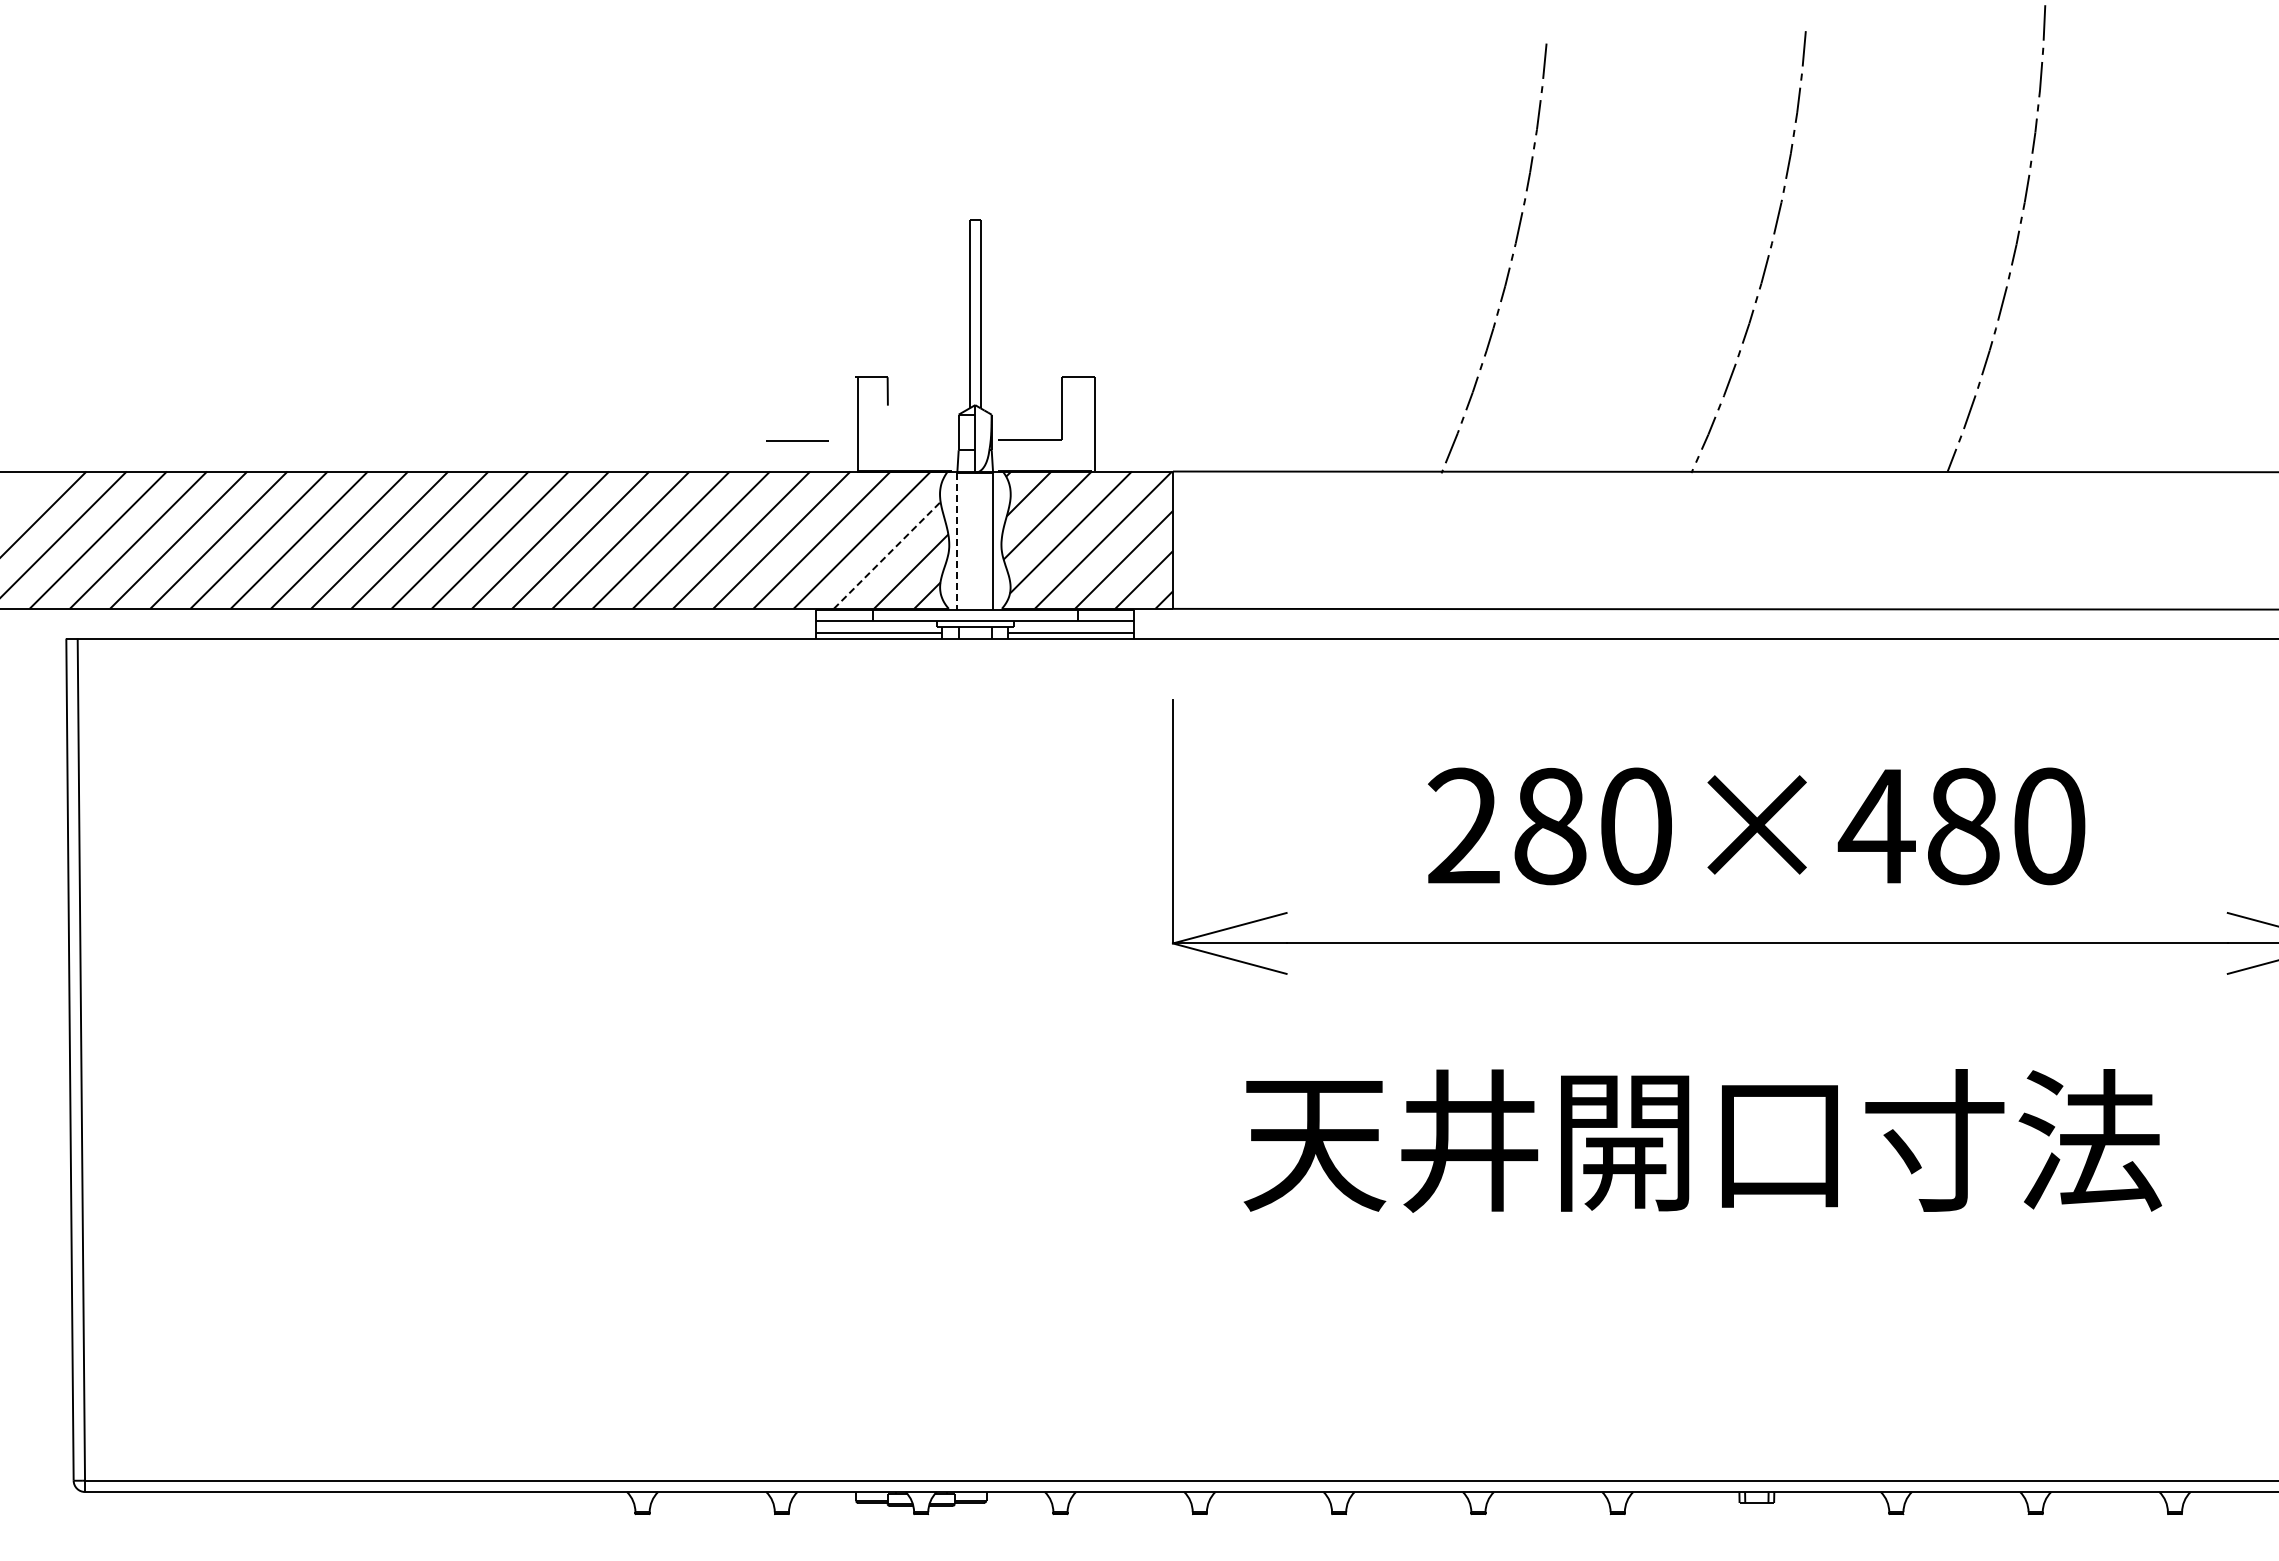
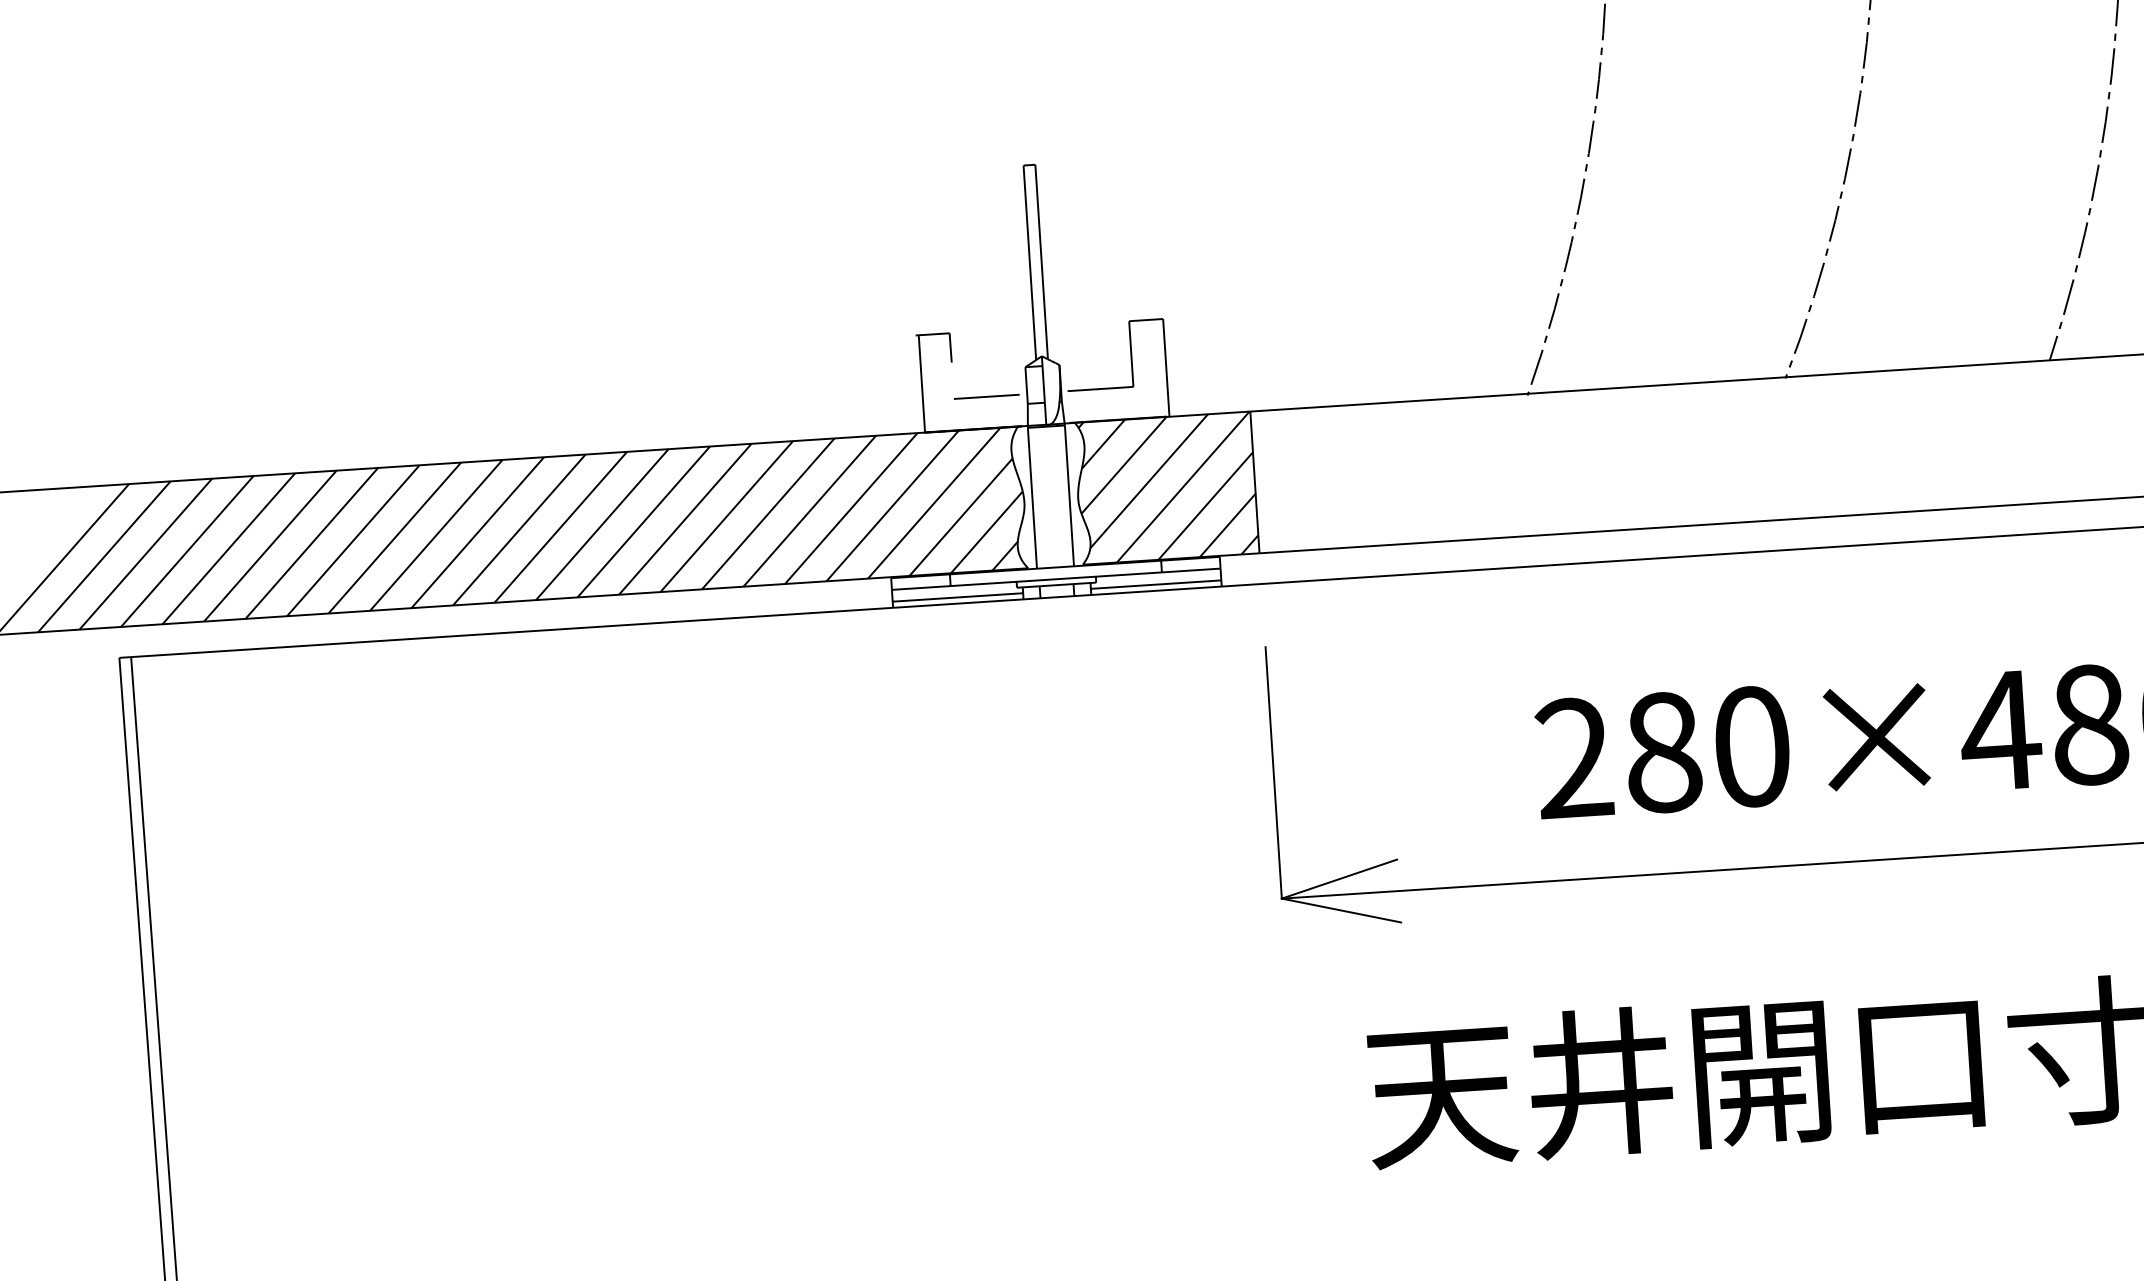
line: (797, 440) -> (986, 396), moved
line: (957, 542) -> (1032, 499), dashed -> solid
line: (887, 555) -> (961, 517), dashed -> solid

